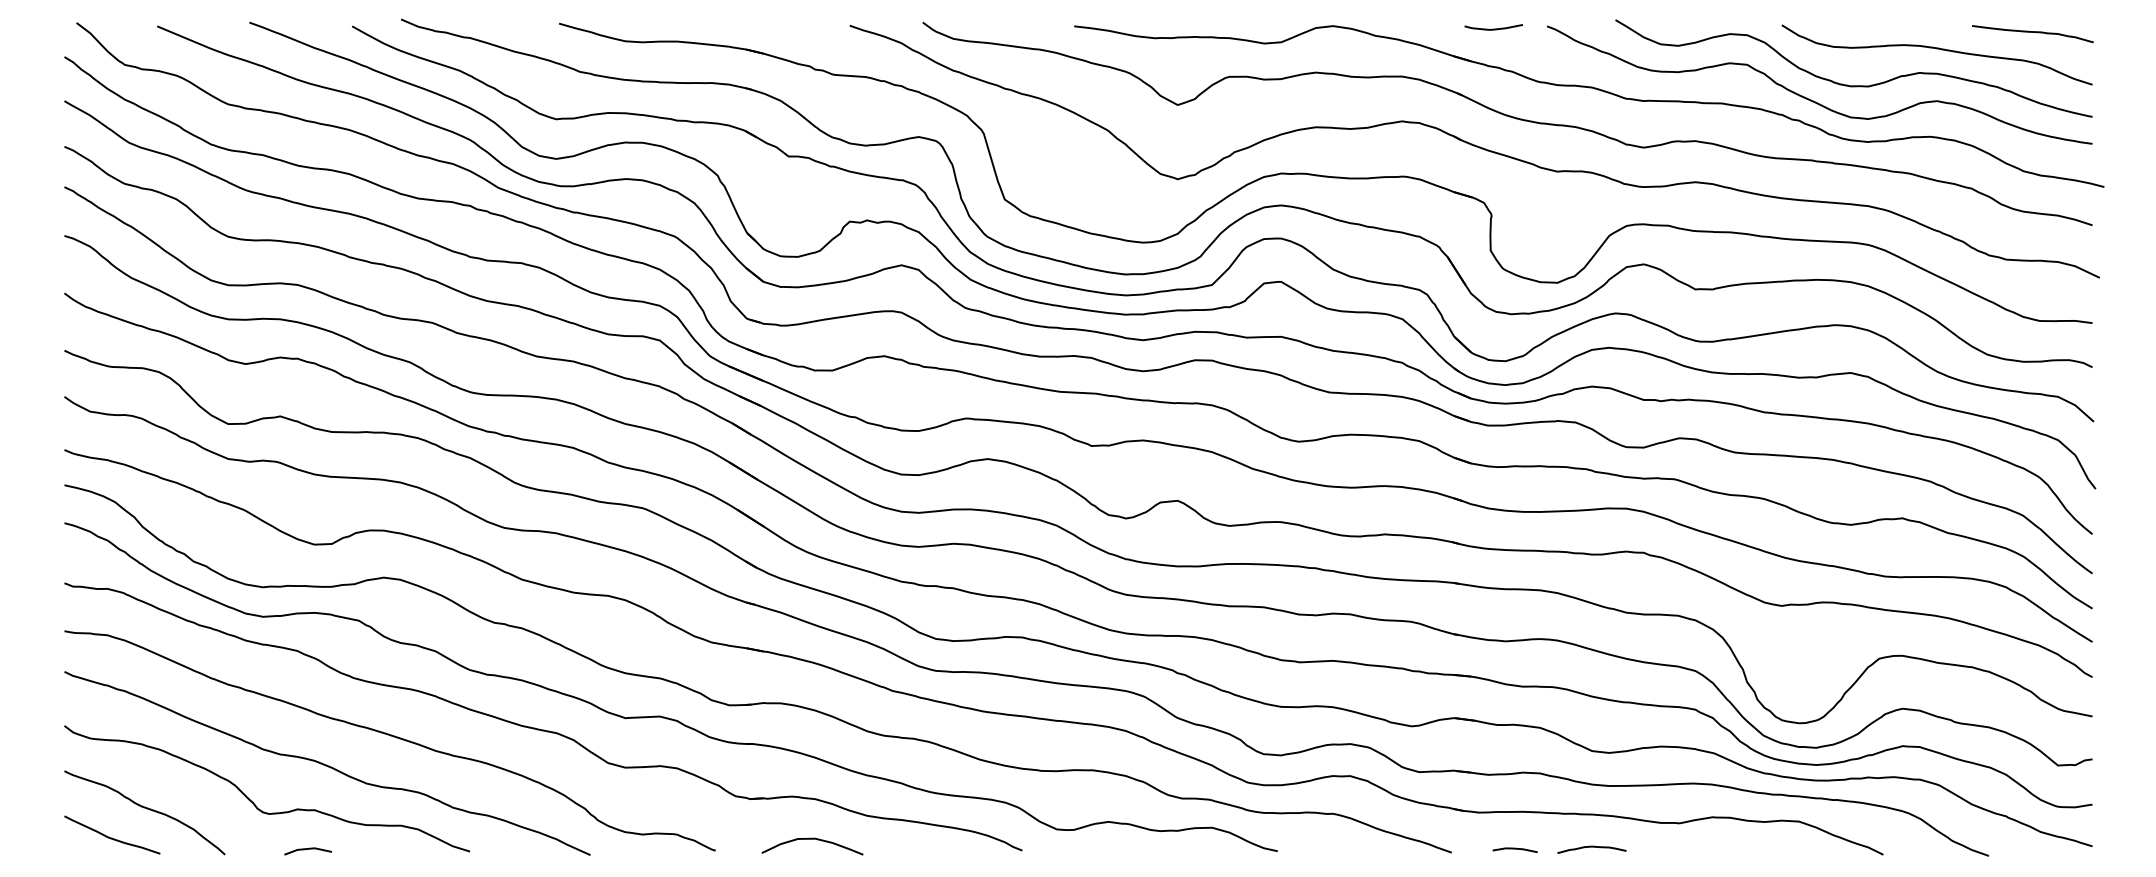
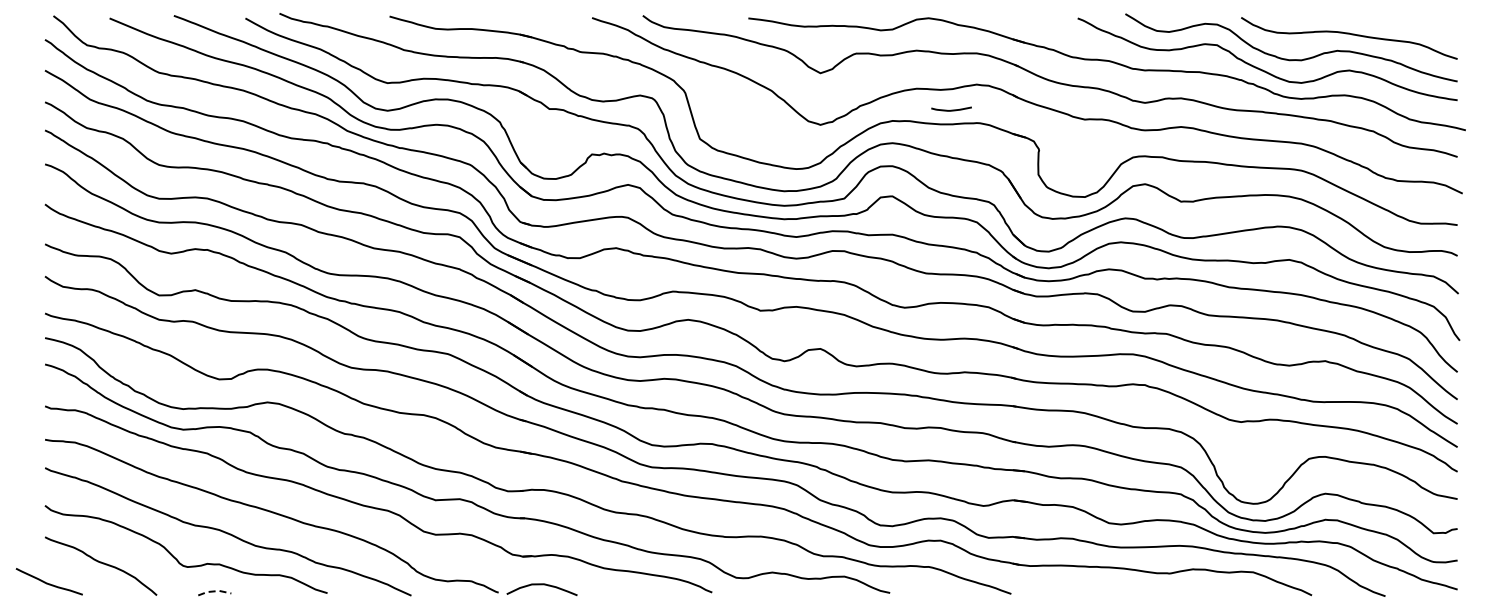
curve: (1493, 27) -> (951, 109), moved
curve: (2032, 33) -> (1415, 23), removed
curve: (109, 836) -> (47, 582), moved
curve: (811, 840) -> (541, 585), moved
curve: (1591, 847) -> (1108, 590), removed
line: (307, 849) -> (214, 591), solid -> dashed
line: (1515, 850) -> (1055, 592), removed

